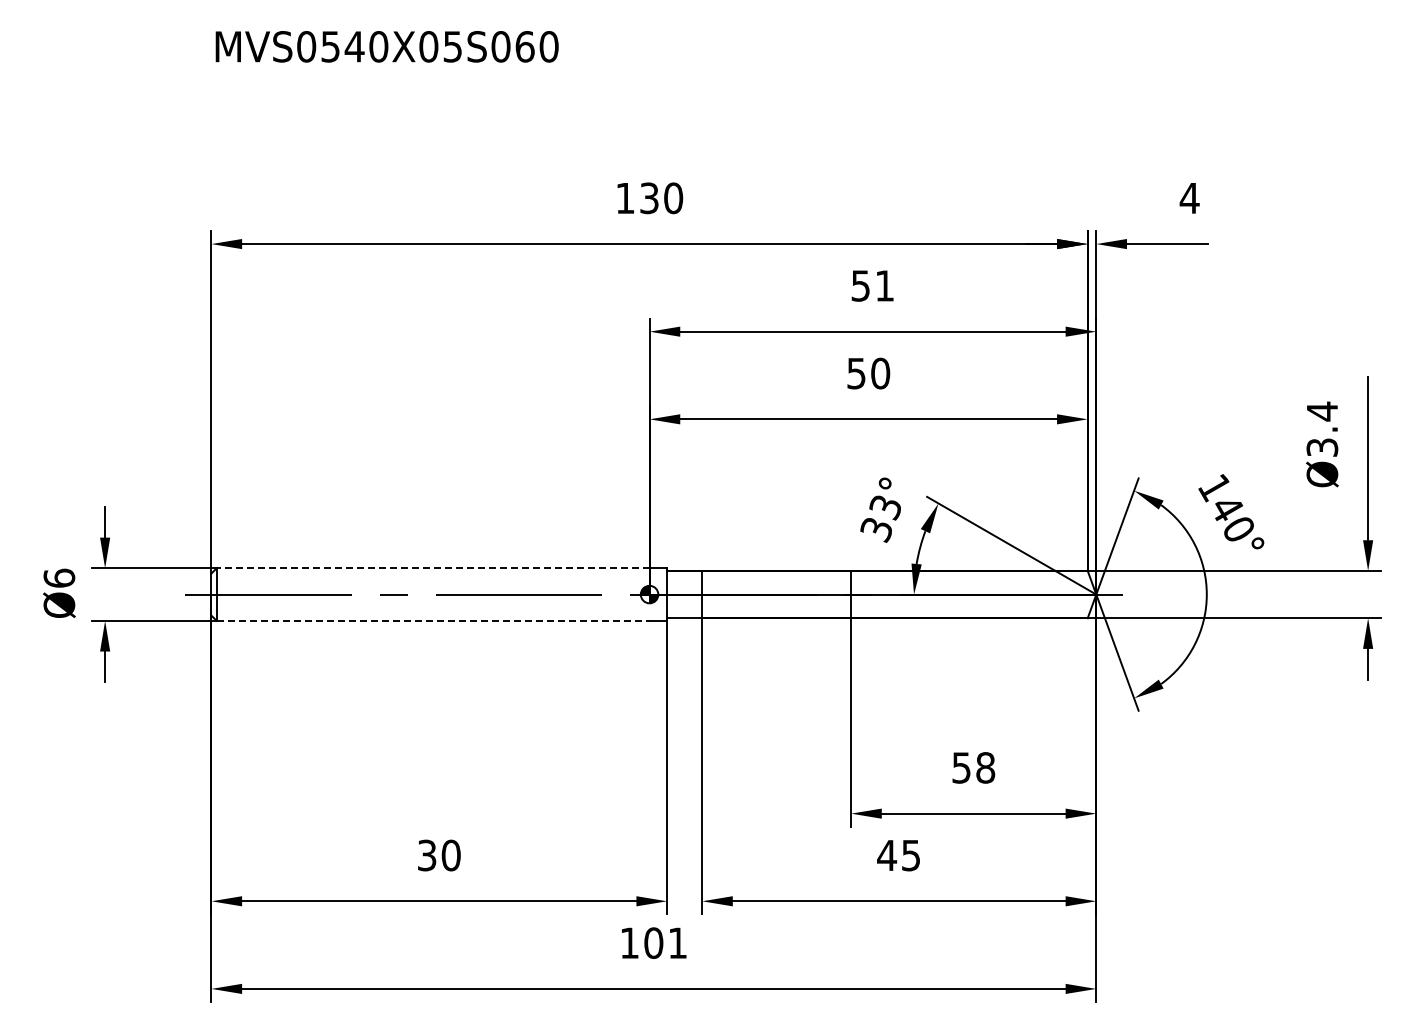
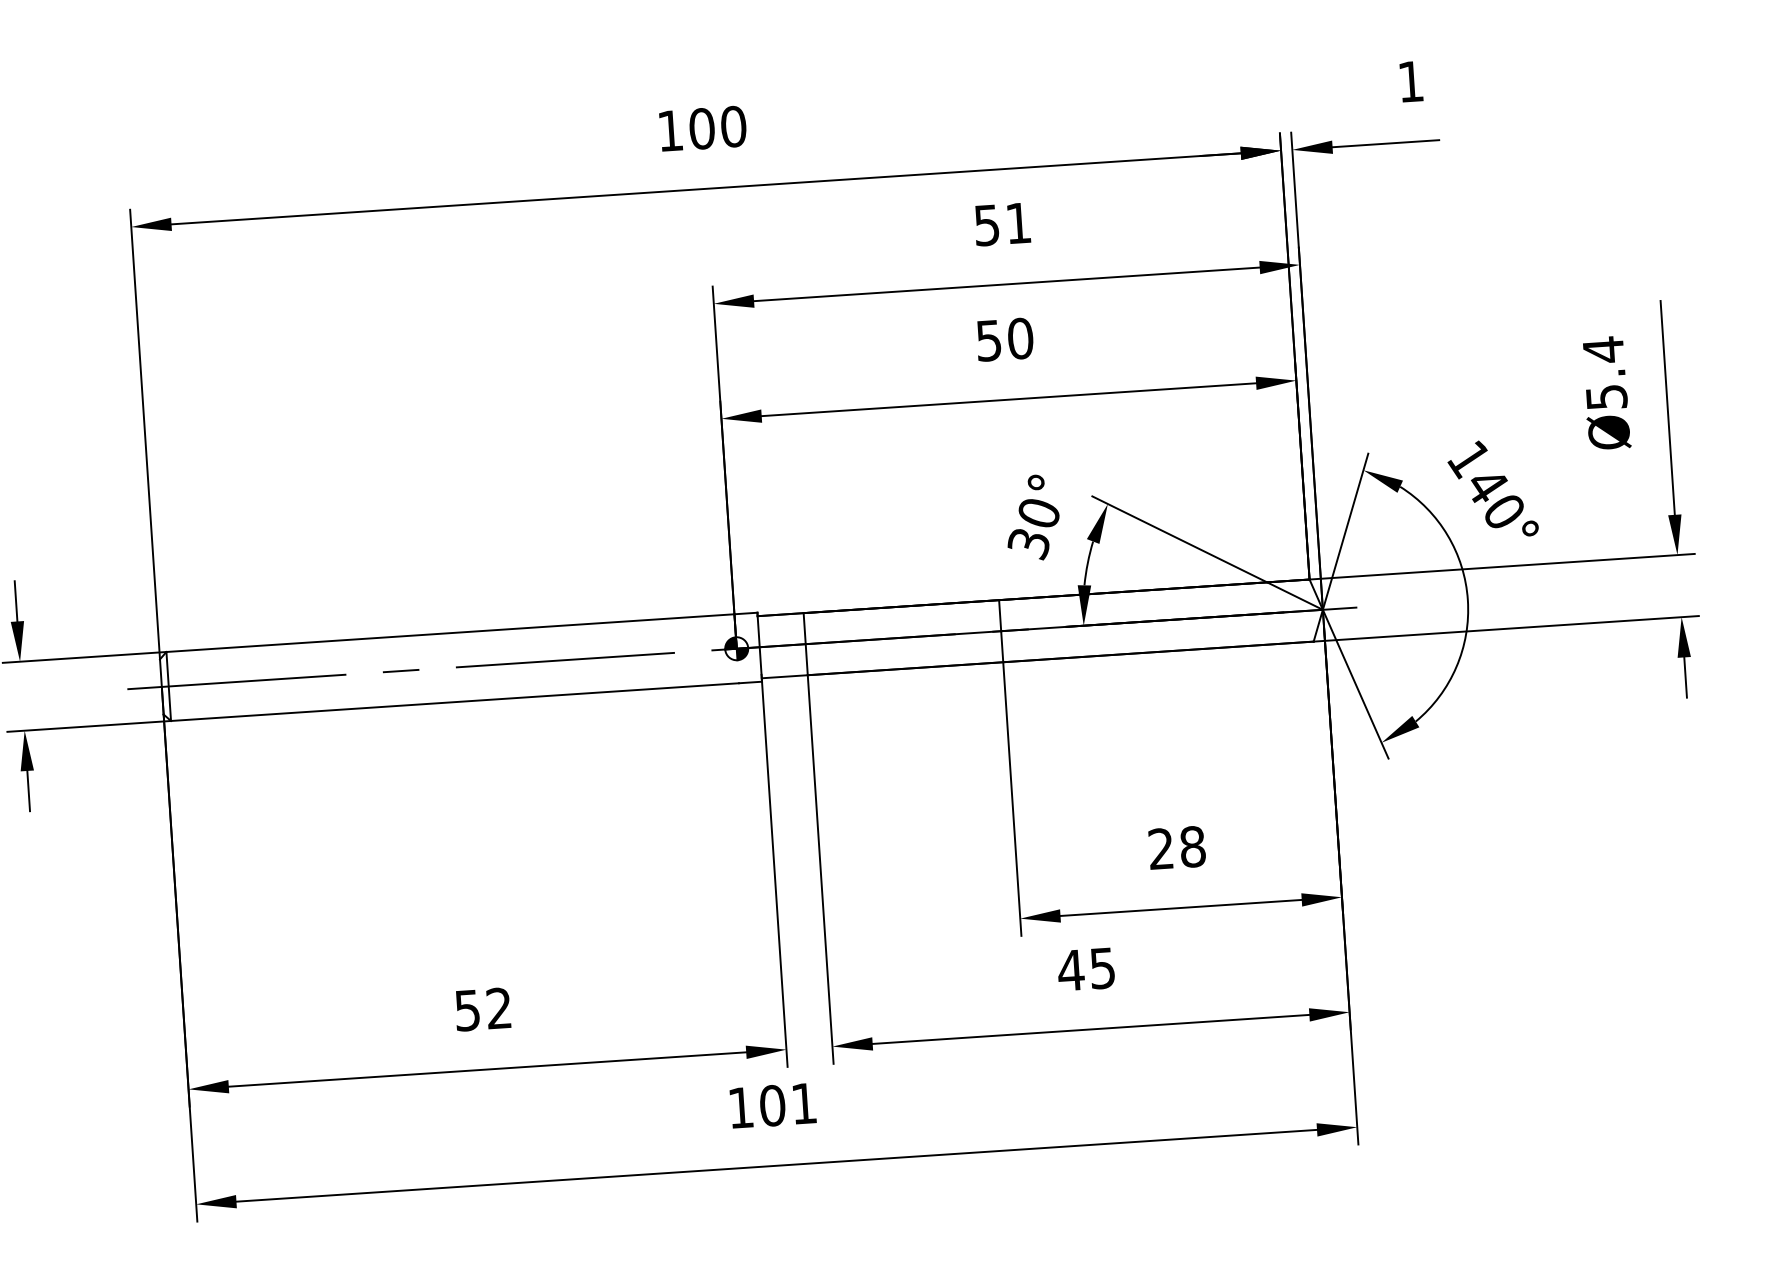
text: (649, 198) -> (702, 129), 130 -> 100
text: (1189, 198) -> (1410, 82), 4 -> 1
text: (1321, 446) -> (1605, 395), Ø3.4 -> Ø5.4
text: (885, 507) -> (1038, 513), 33° -> 30°
line: (432, 568) -> (449, 633), dashed -> solid
line: (433, 620) -> (455, 701), dashed -> solid
text: (961, 767) -> (1161, 848), 58 -> 28
text: (439, 855) -> (483, 1009), 30 -> 52

